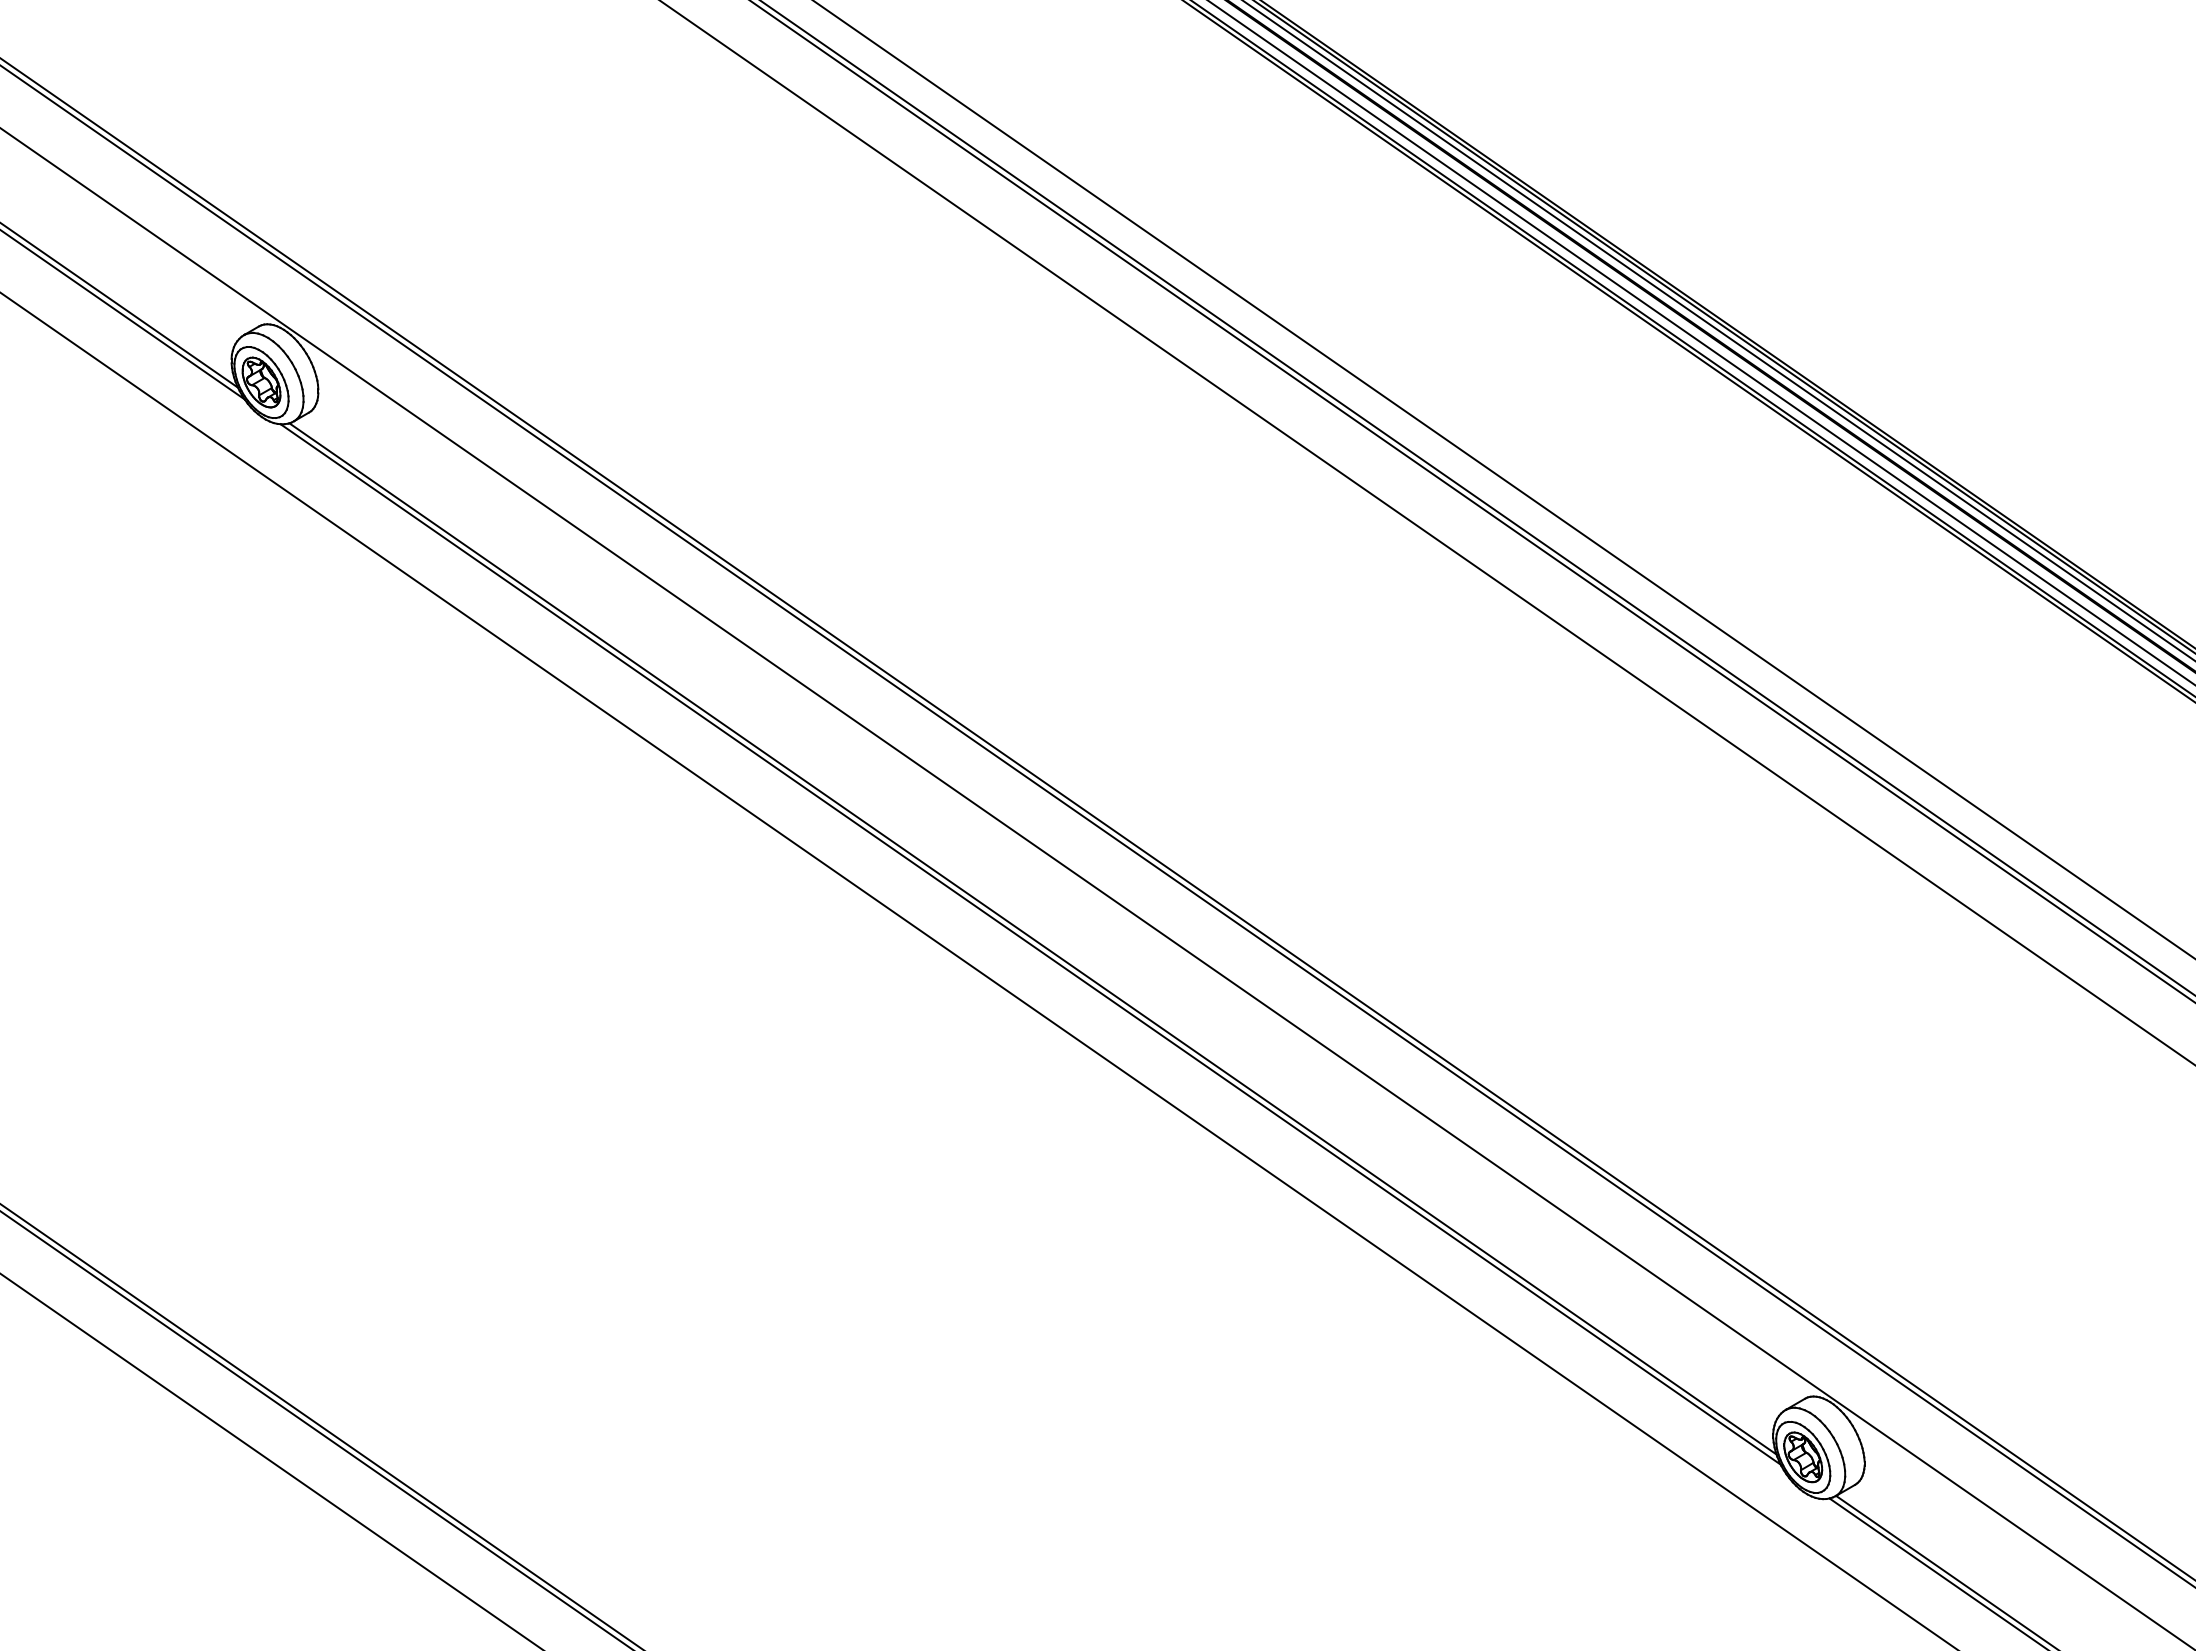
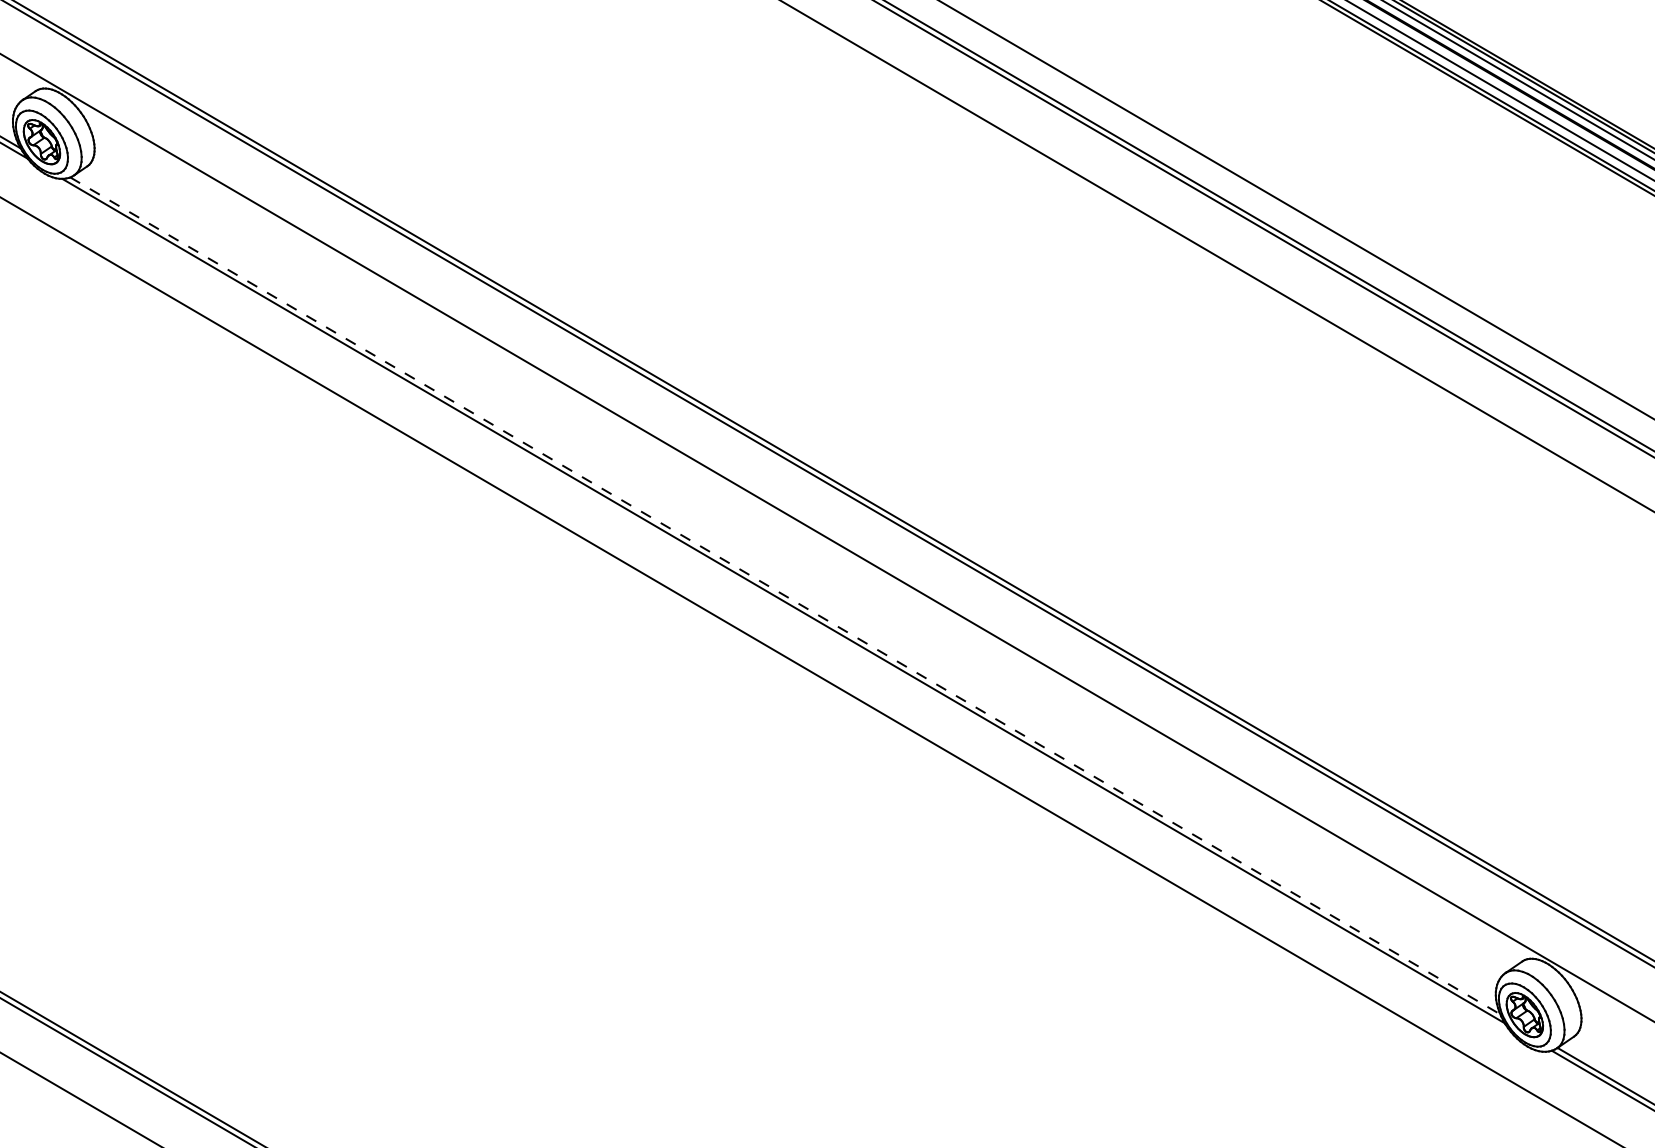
line: (1032, 938) -> (784, 595), solid -> dashed

